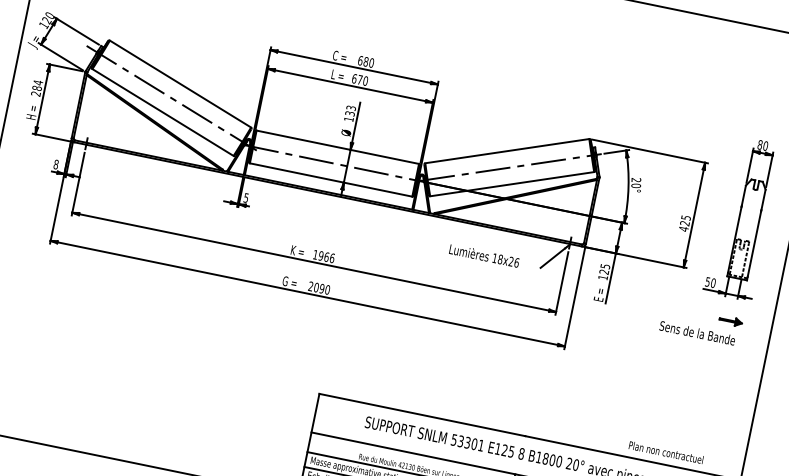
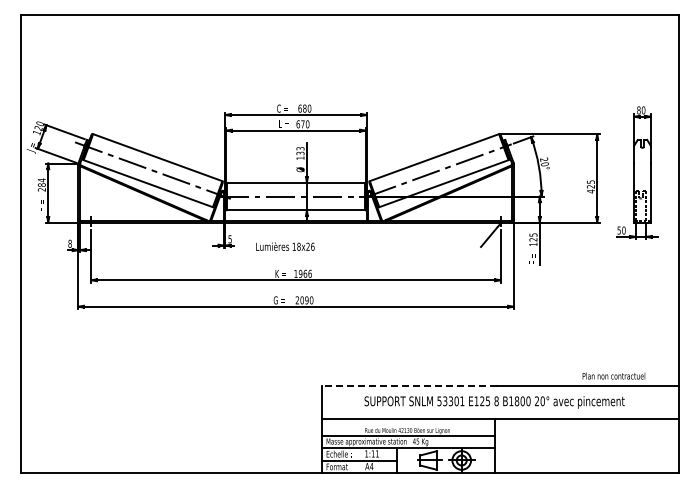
text: (484, 255) -> (285, 246), moved
part: (700, 323) -> (620, 265), removed
line: (421, 415) -> (408, 386), solid -> dashed

